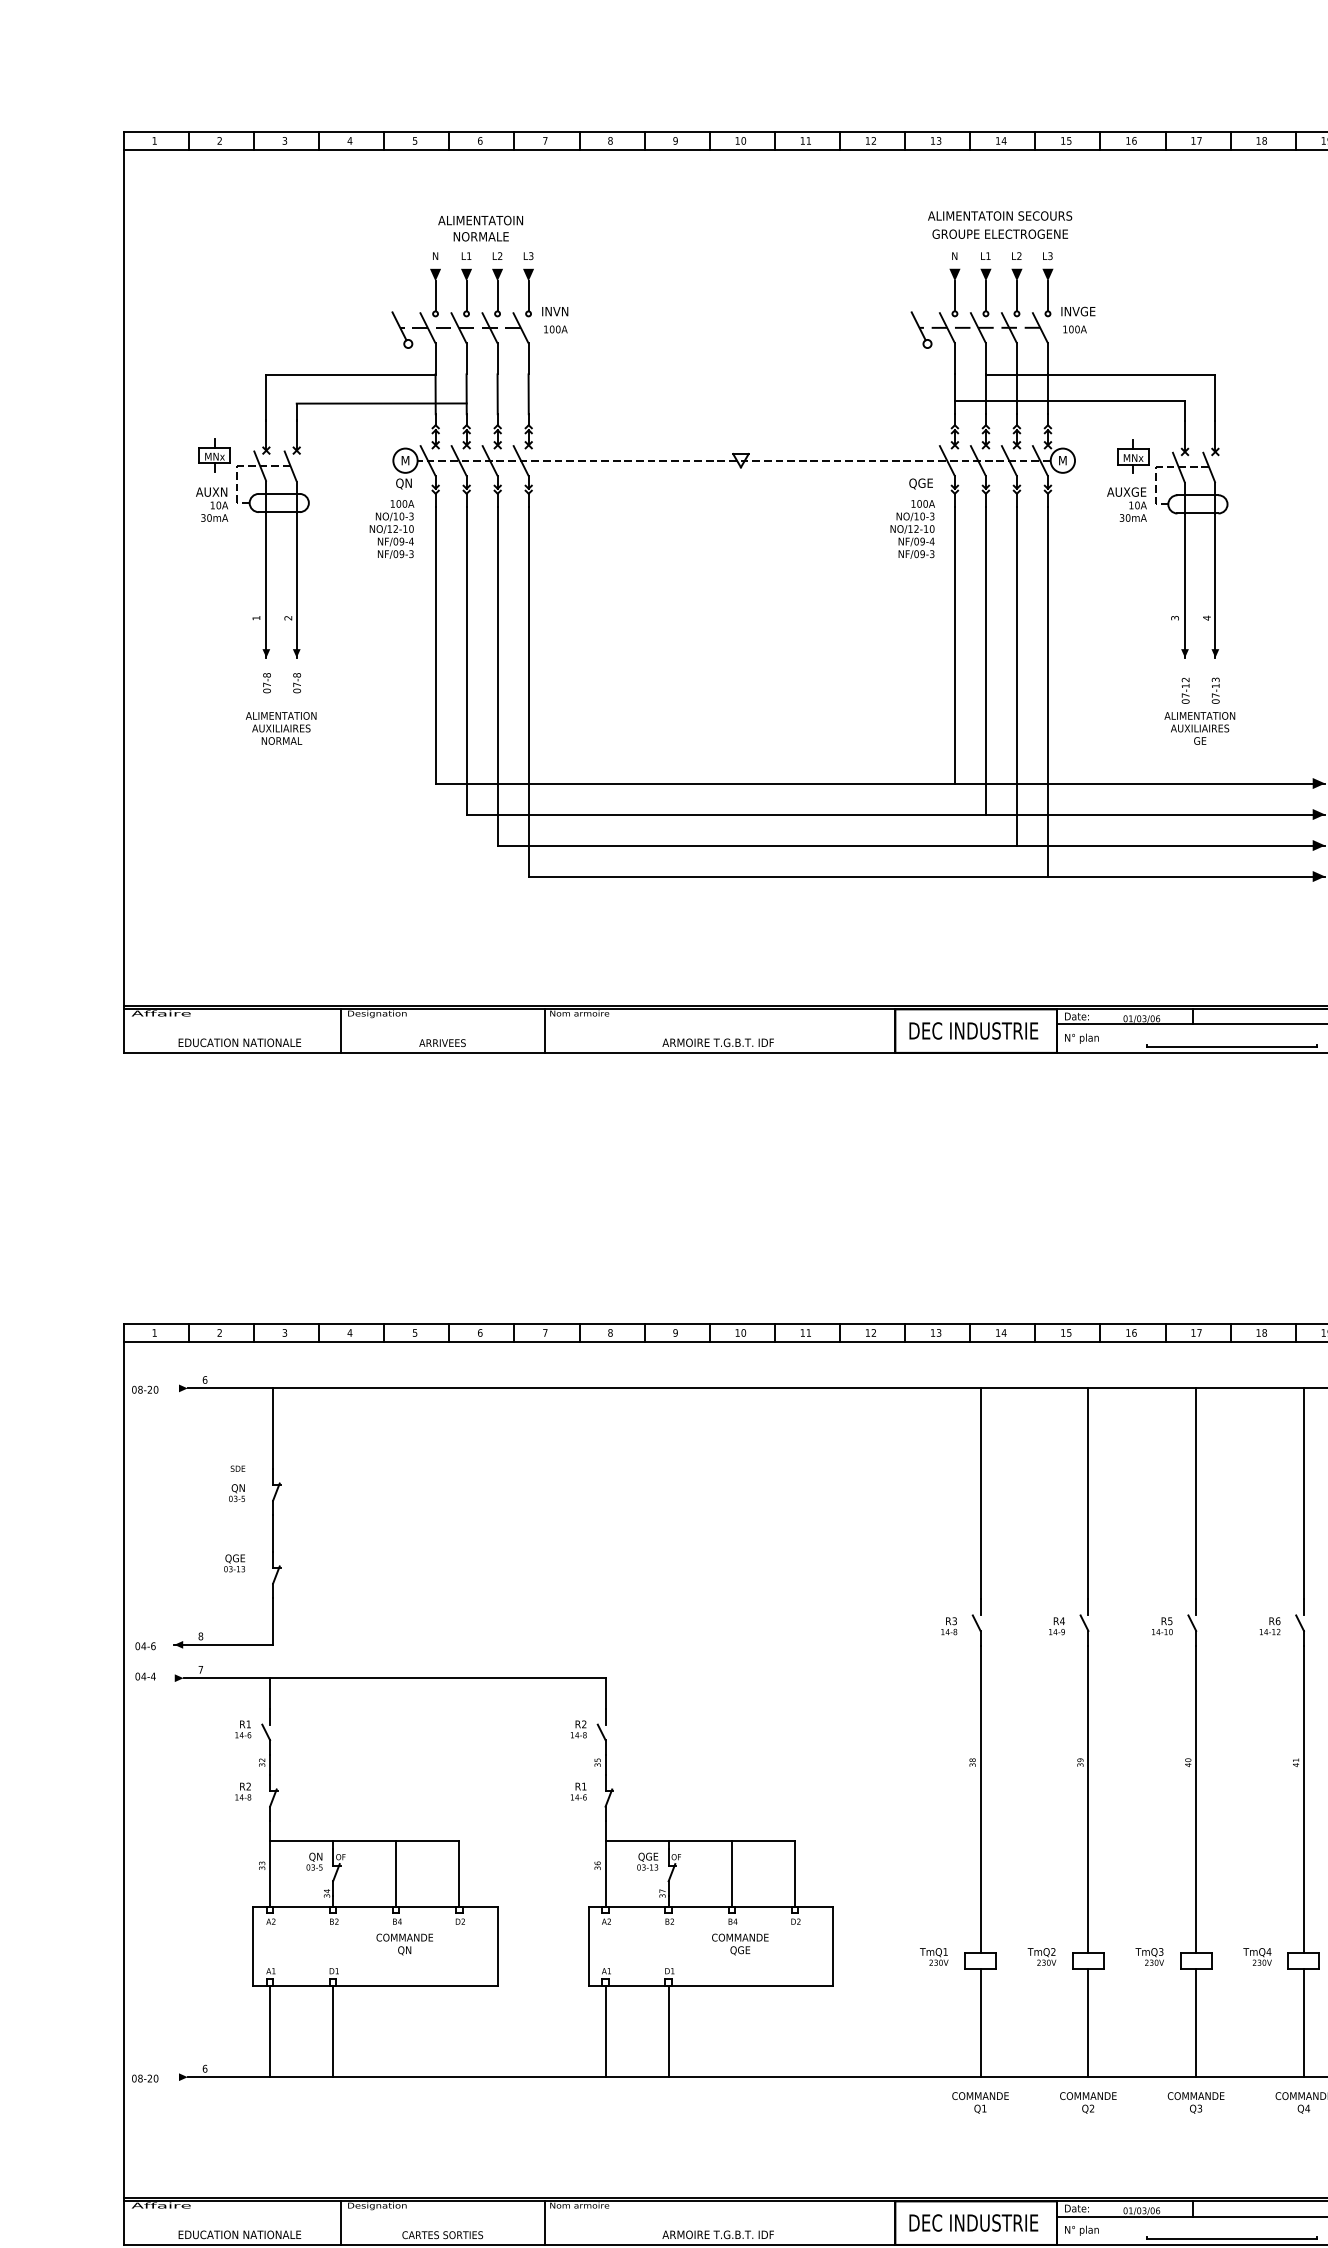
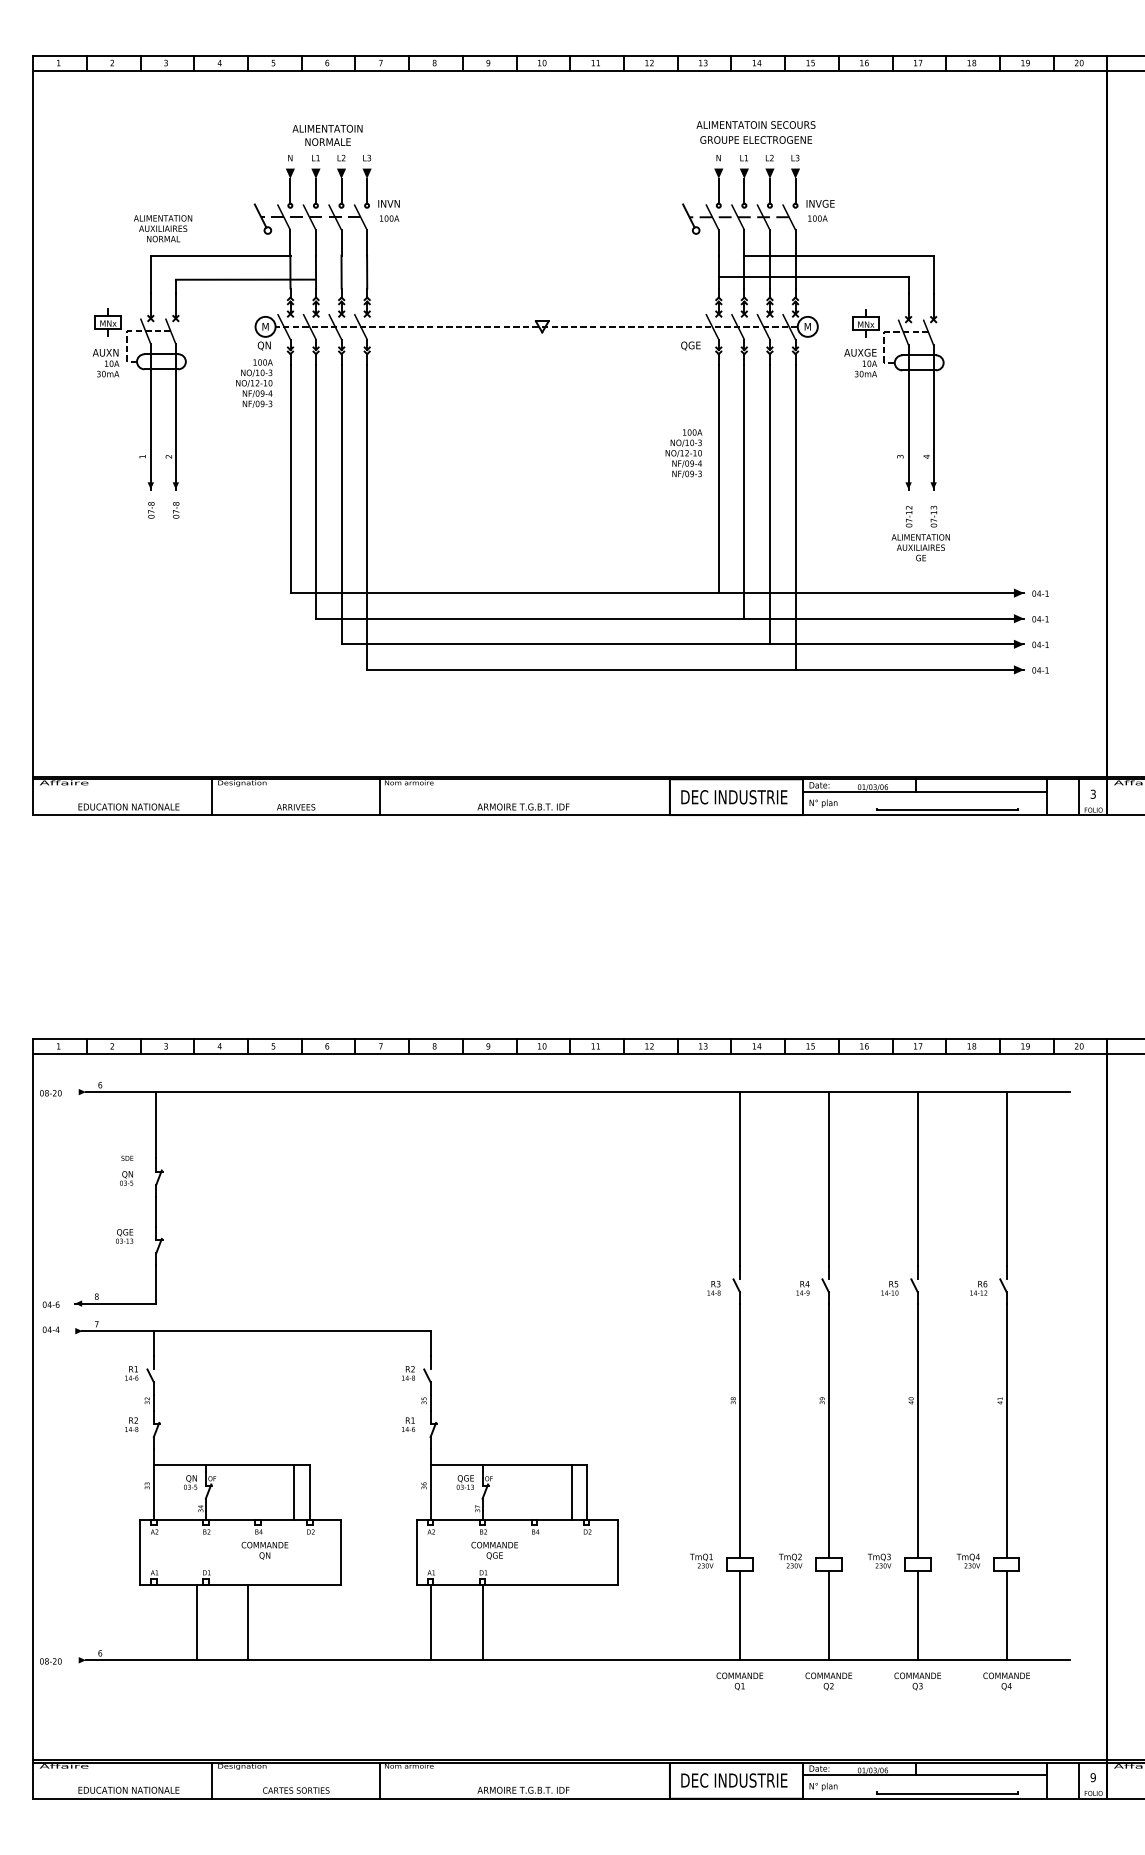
text: (912, 529) -> (683, 453), moved
text: (281, 728) -> (163, 228), moved
line: (395, 1873) -> (293, 1492), moved
line: (731, 1873) -> (571, 1492), moved
text: (740, 1944) -> (494, 1550), moved
line: (269, 2031) -> (196, 1622), moved
line: (332, 2031) -> (247, 1622), moved

